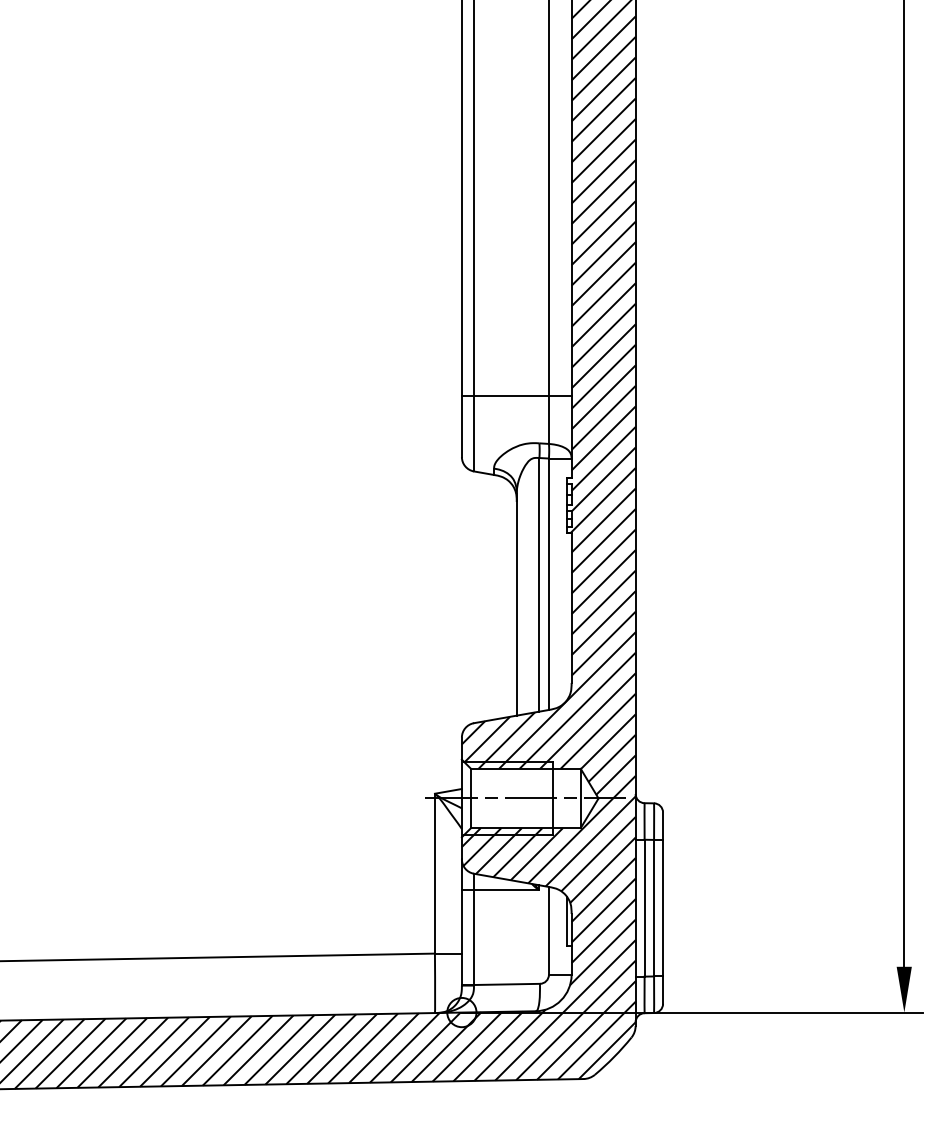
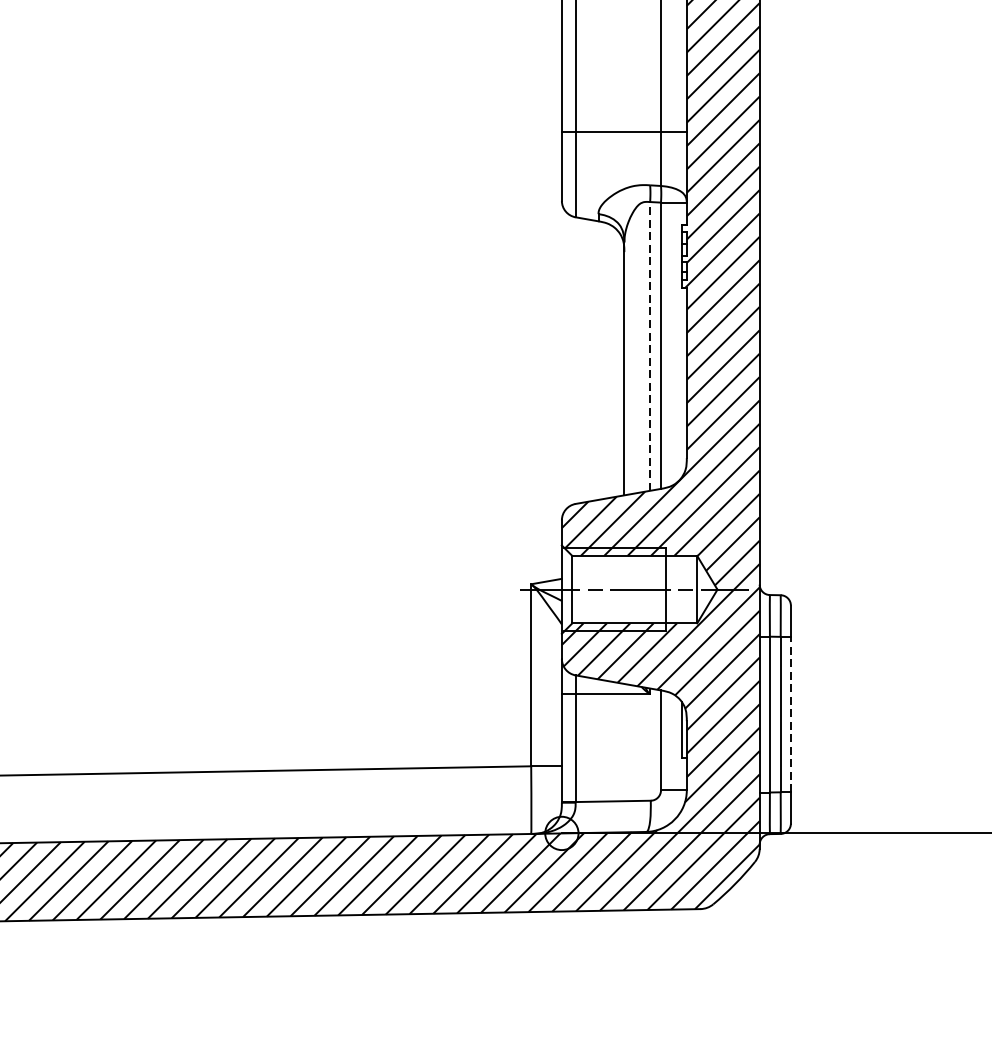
line: (539, 584) -> (650, 346), solid -> dashed
line: (663, 907) -> (791, 713), solid -> dashed

